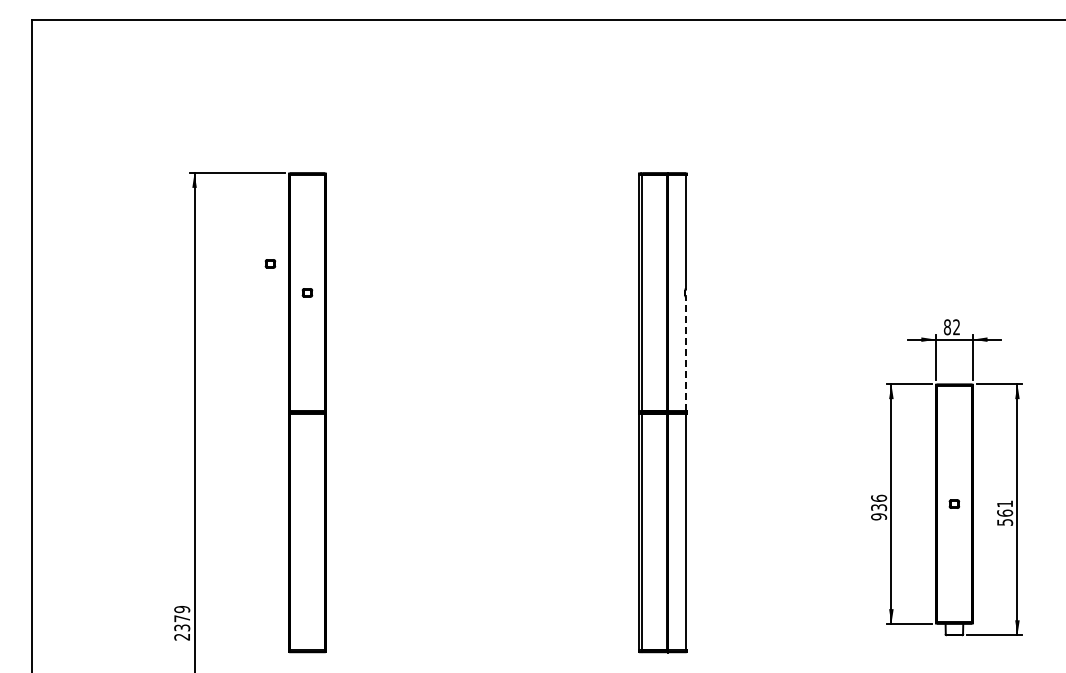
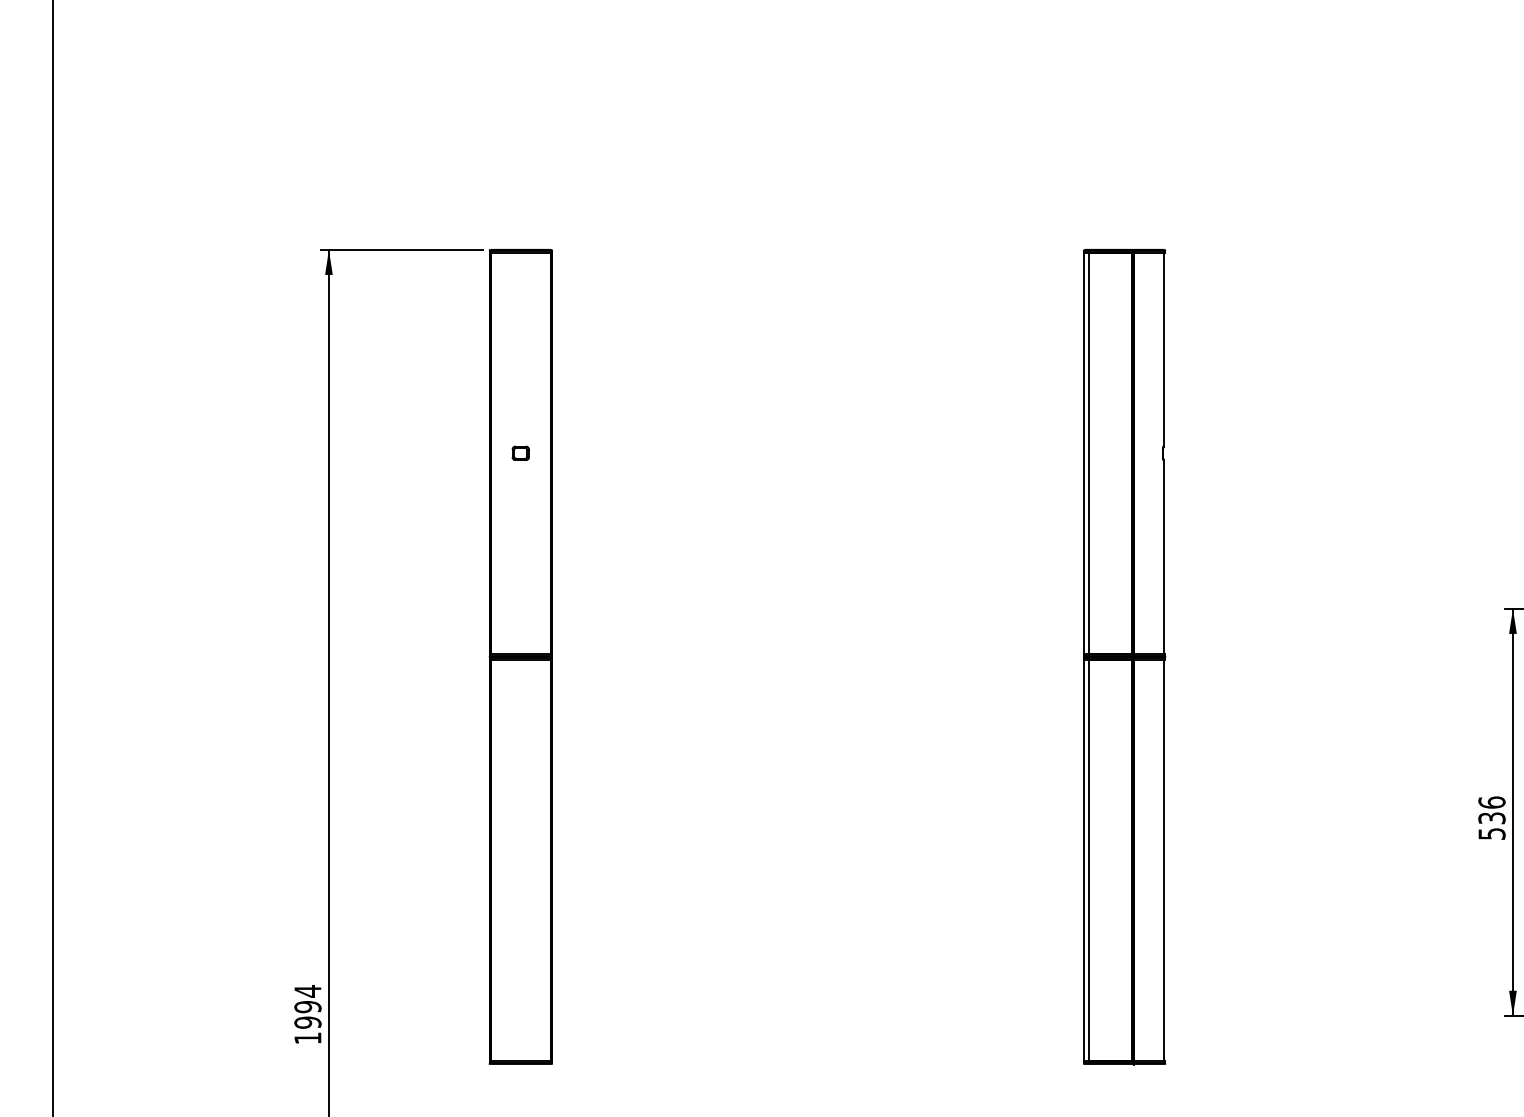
part: (270, 263) -> (457, 403), removed
line: (686, 353) -> (1164, 556), dashed -> solid
text: (878, 516) -> (1491, 833), 936 -> 536
text: (182, 622) -> (308, 1013), 2379 -> 1994

